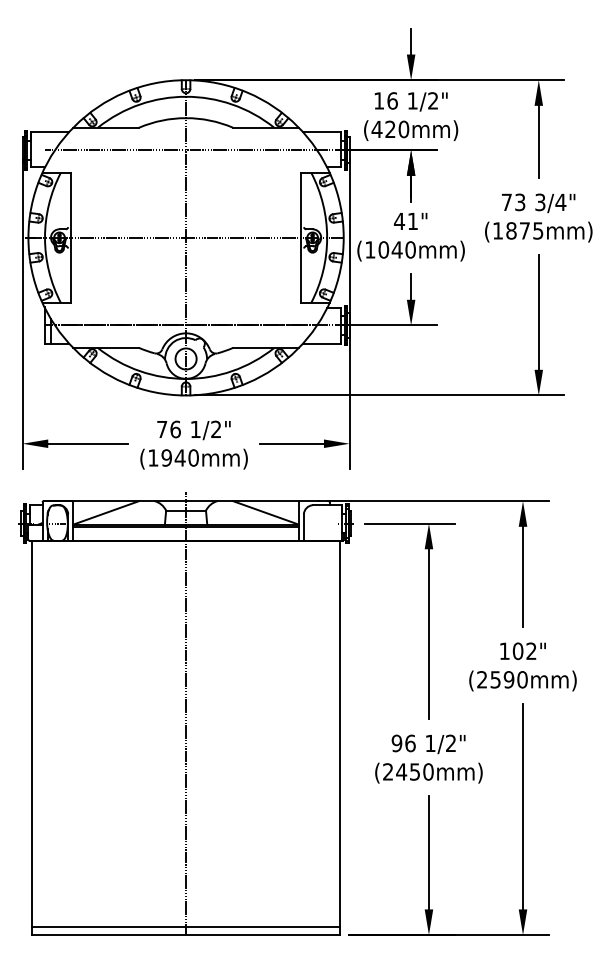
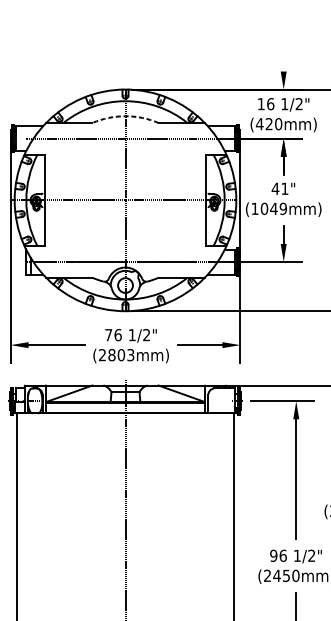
line: (411, 41) -> (283, 62), removed
arc: (186, 118) -> (125, 116), solid -> dashed
text: (410, 249) -> (283, 208), (1040mm) -> (1049mm)
text: (173, 457) -> (116, 354), (1940mm) -> (2803mm)

